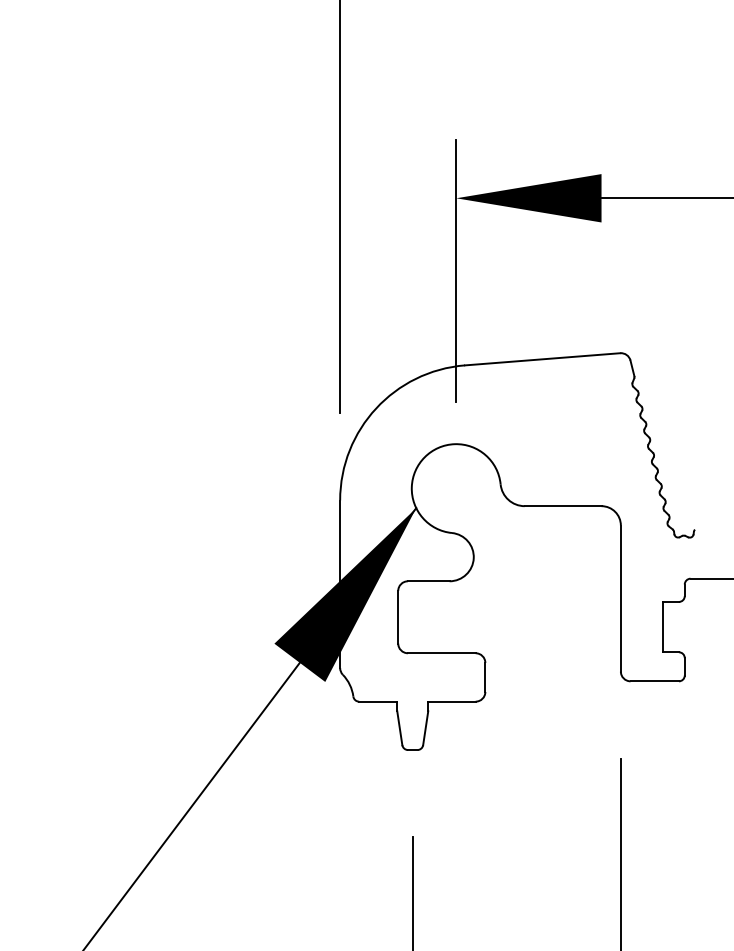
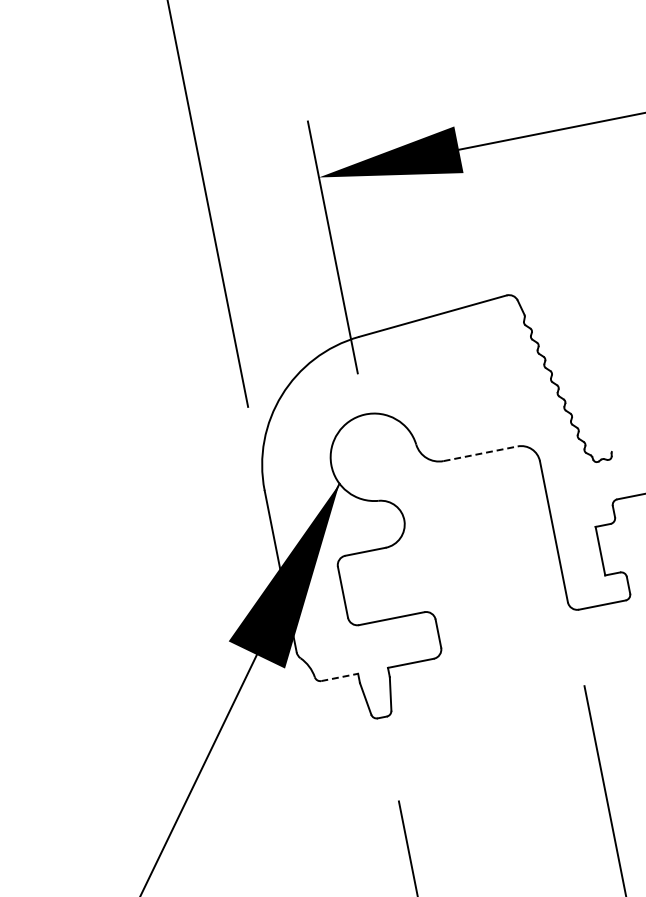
line: (563, 506) -> (481, 454), solid -> dashed
line: (378, 701) -> (340, 677), solid -> dashed

